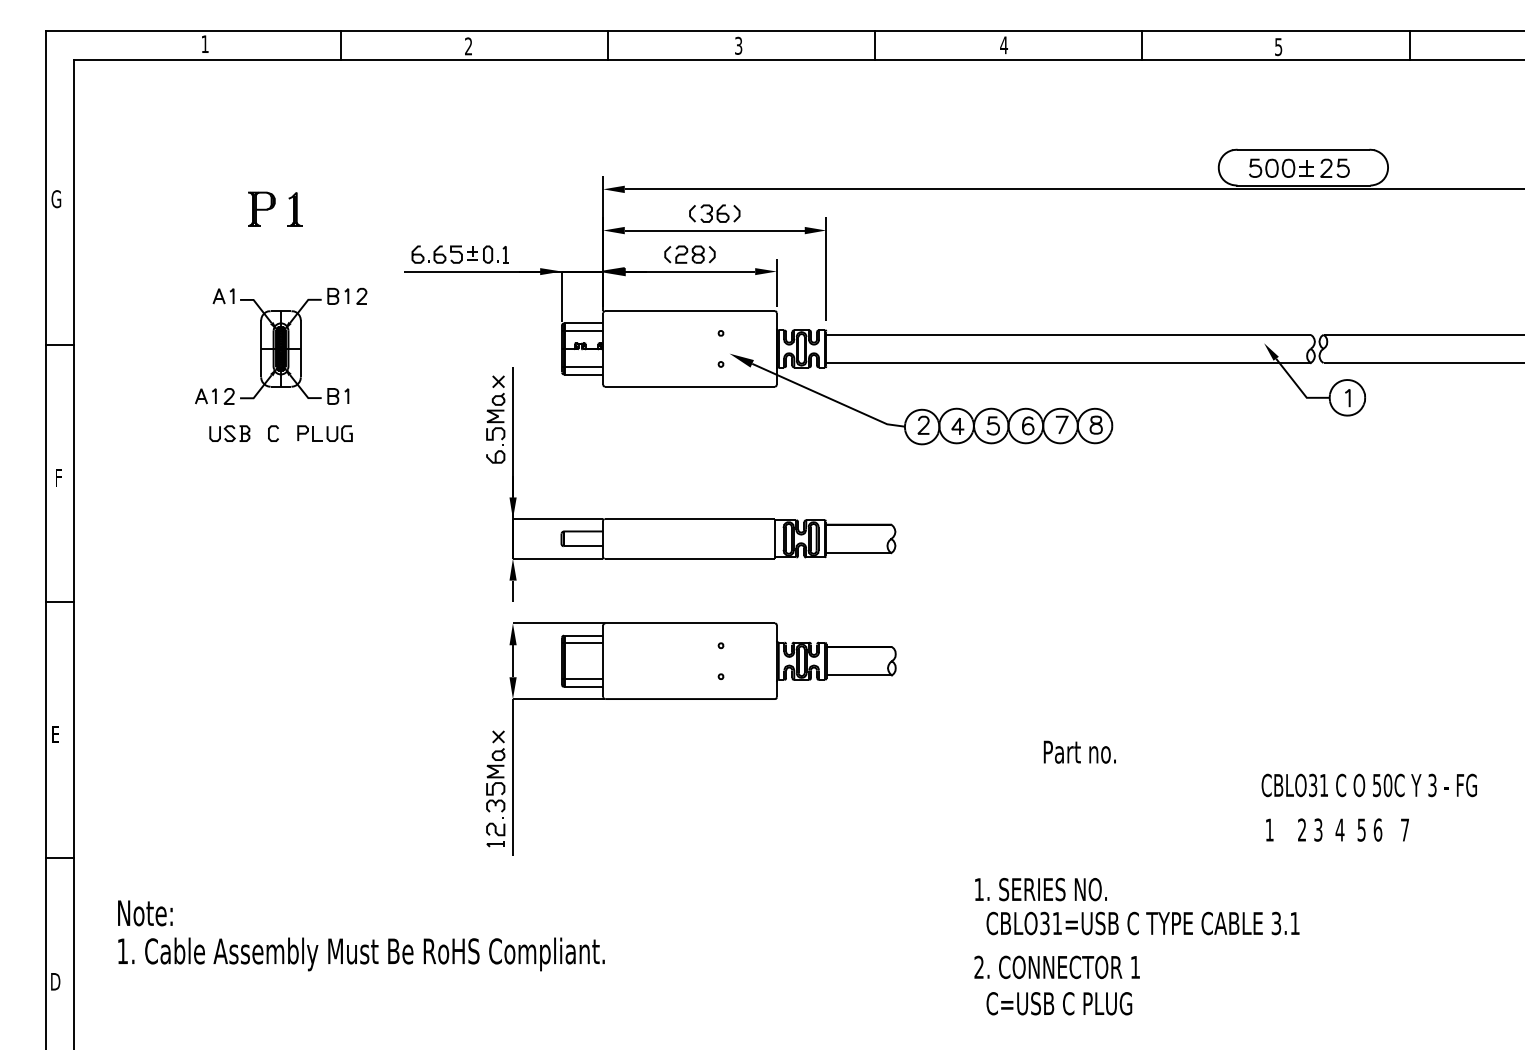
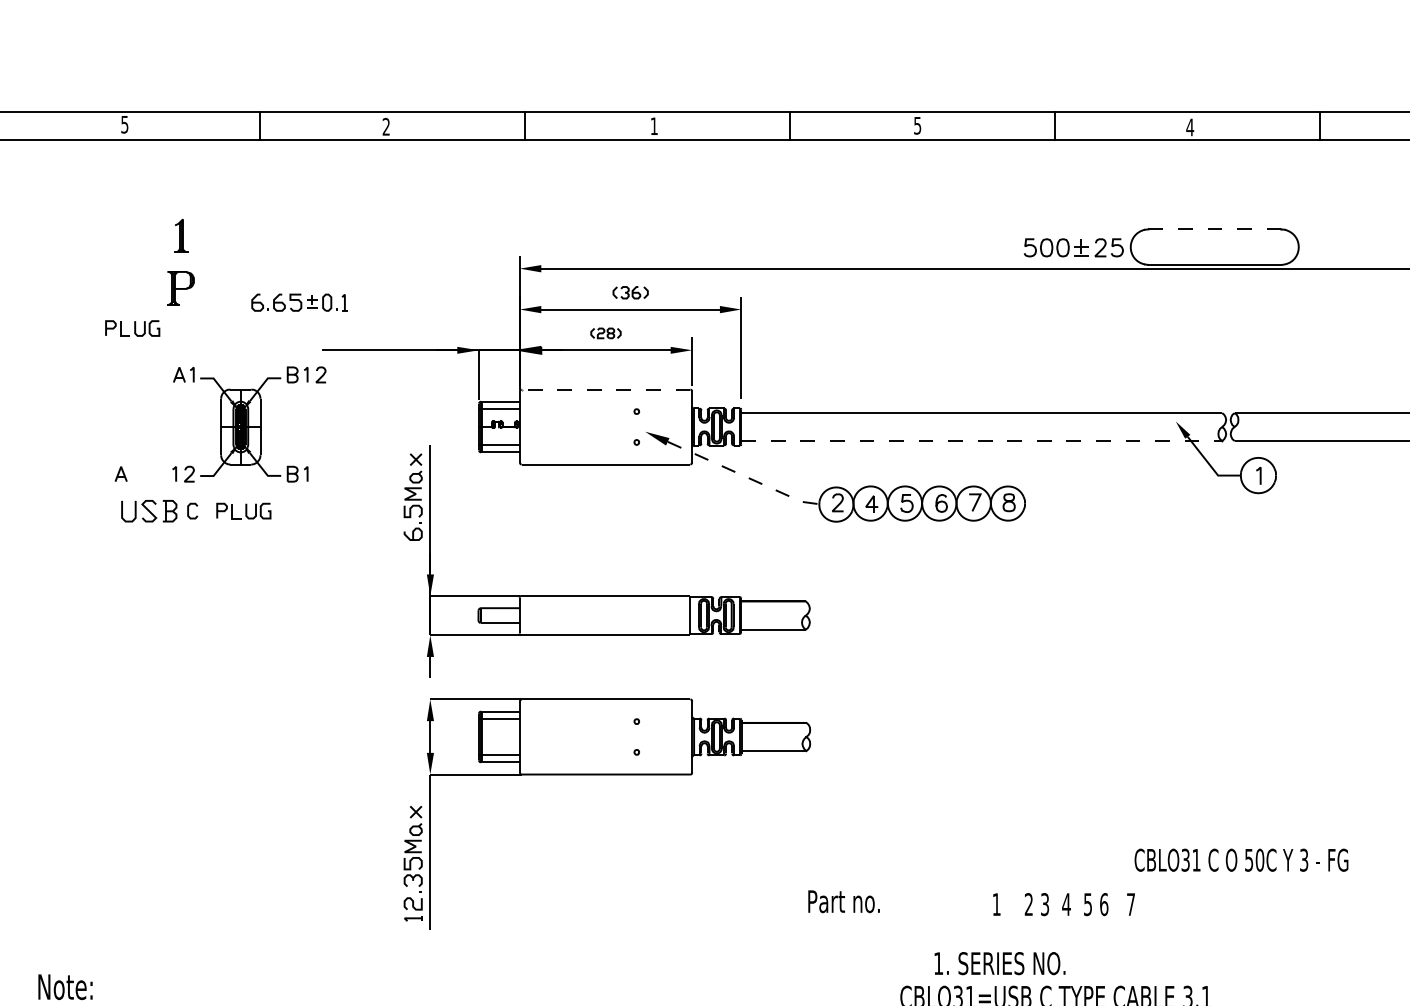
text: (204, 44) -> (124, 124), 1 -> 5
text: (738, 45) -> (654, 125), 3 -> 1
text: (1004, 45) -> (918, 125), 4 -> 5
text: (1278, 47) -> (1190, 127), 5 -> 4
line: (1304, 149) -> (1215, 229), solid -> dashed
part: (1299, 167) -> (1073, 247), moved
part: (294, 209) -> (180, 236), moved
part: (714, 213) -> (630, 292), size x0.7
part: (212, 249) -> (132, 328), added
part: (459, 254) -> (298, 302), moved
part: (689, 254) -> (605, 333), size x0.6
line: (689, 311) -> (605, 389), solid -> dashed
part: (289, 345) -> (249, 423), moved
line: (1069, 363) -> (982, 441), solid -> dashed
line: (828, 398) -> (743, 476), solid -> dashed
part: (229, 433) -> (149, 510), size x1.4
text: (1079, 751) -> (843, 900), moved
text: (1368, 785) -> (1240, 860), moved
text: (1337, 829) -> (1064, 903), moved
text: (1040, 889) -> (999, 963), moved

